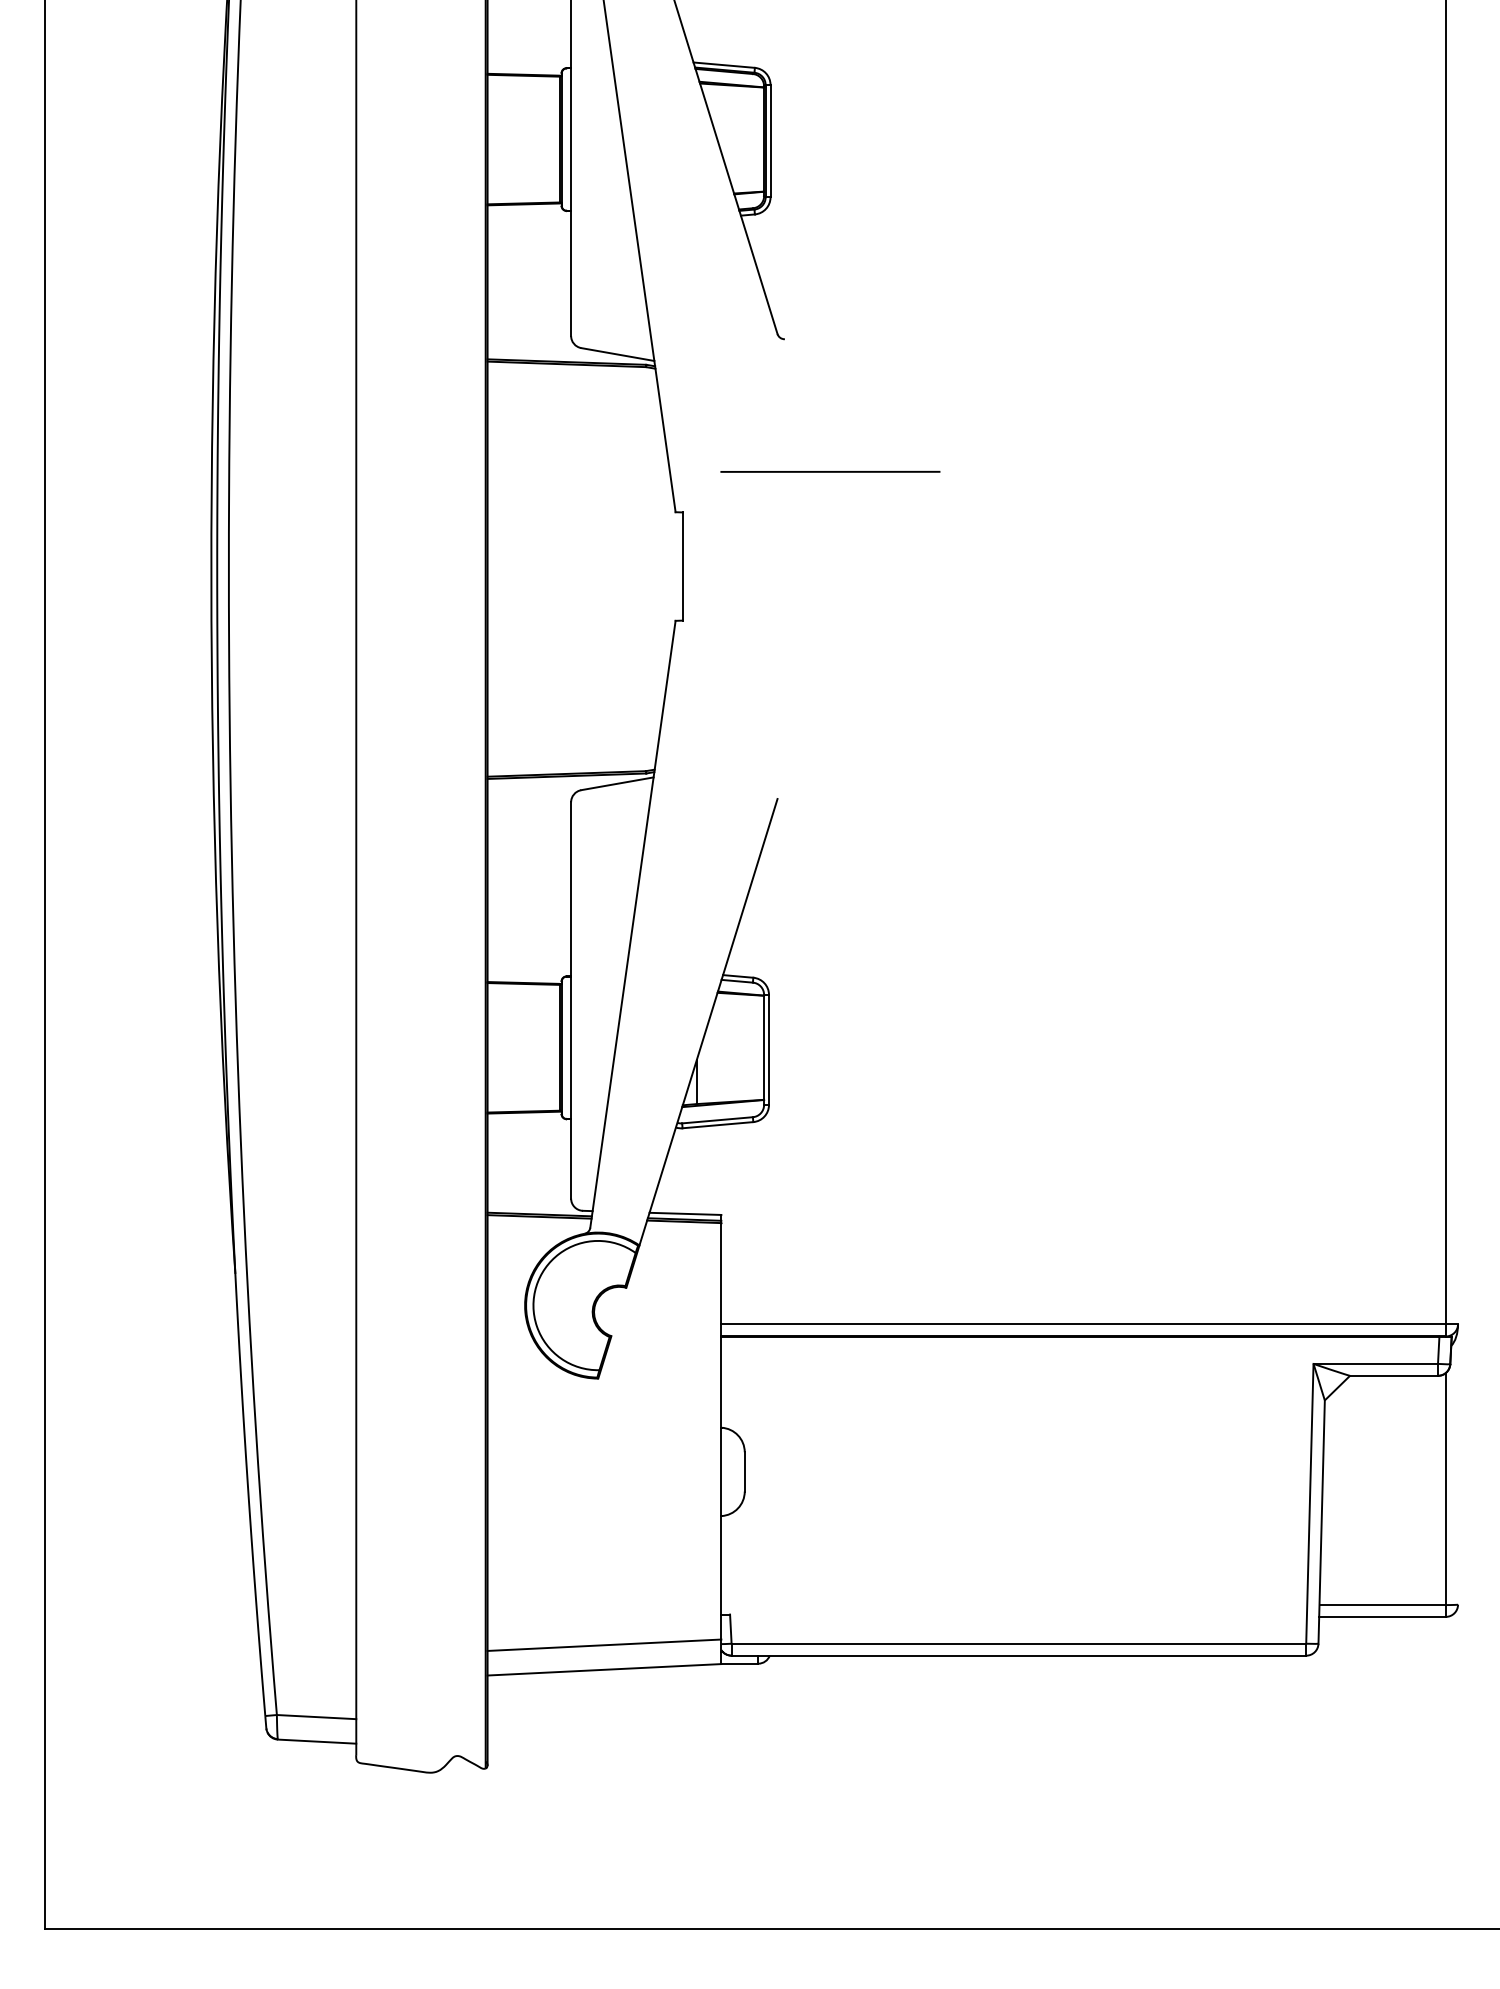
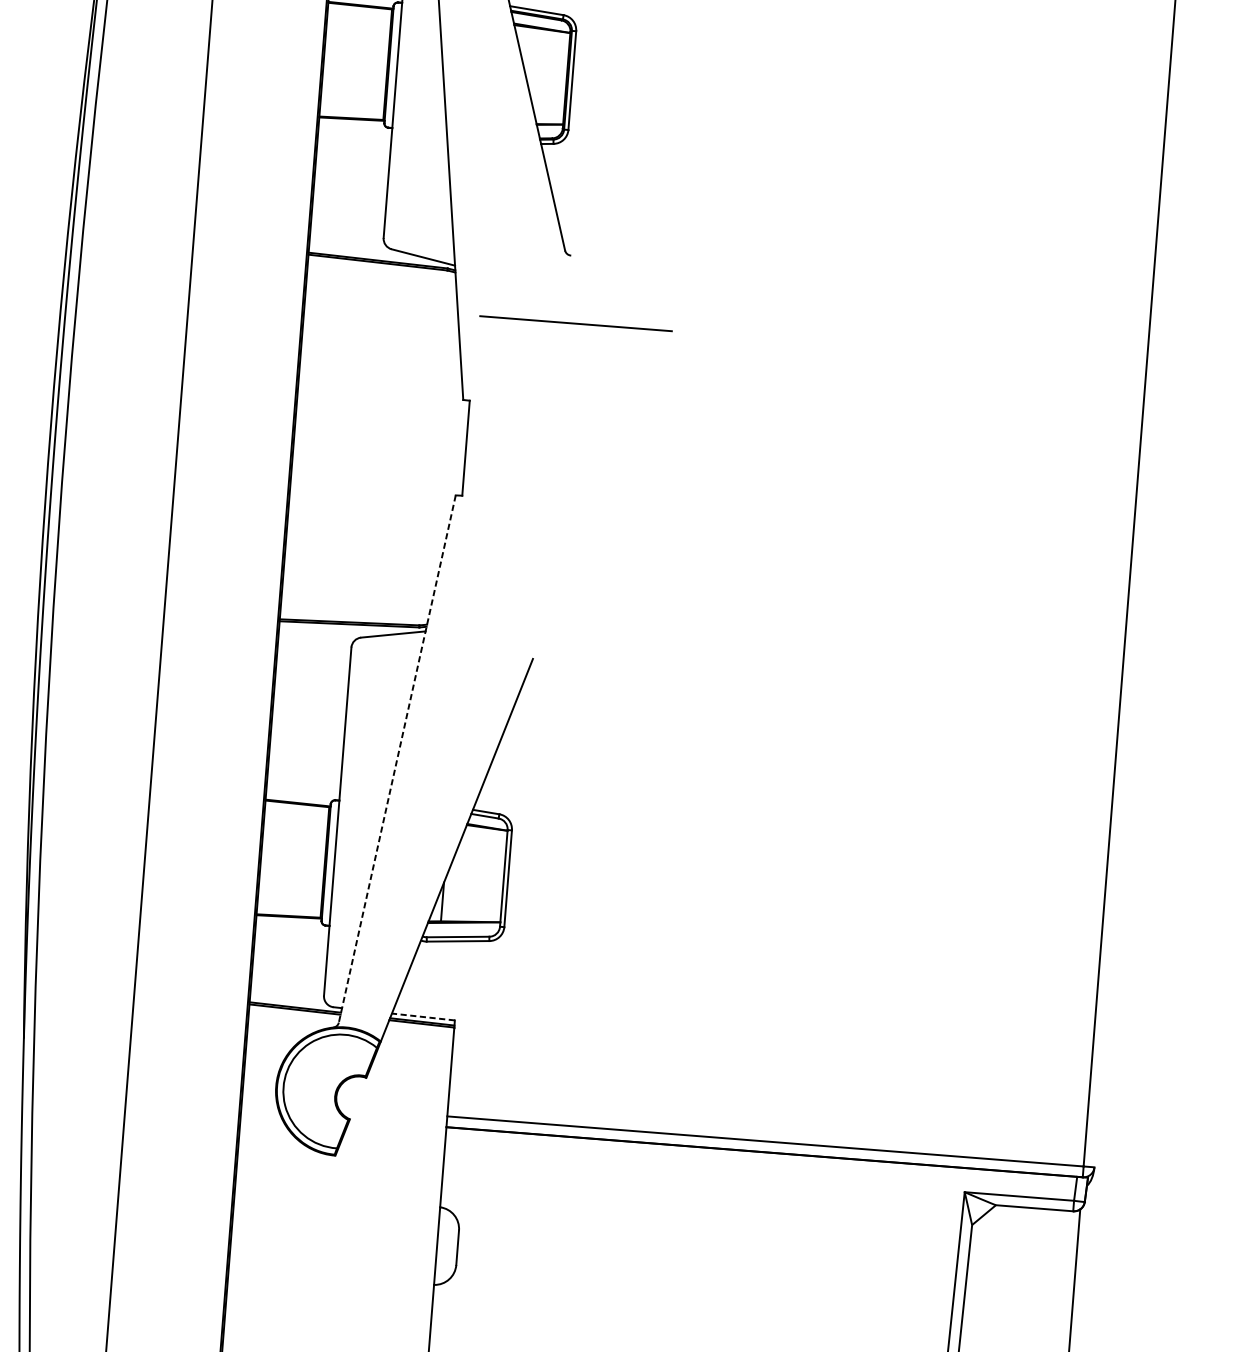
line: (830, 471) -> (576, 323), moved
line: (632, 924) -> (396, 759), solid -> dashed
line: (685, 1213) -> (423, 1016), solid -> dashed

